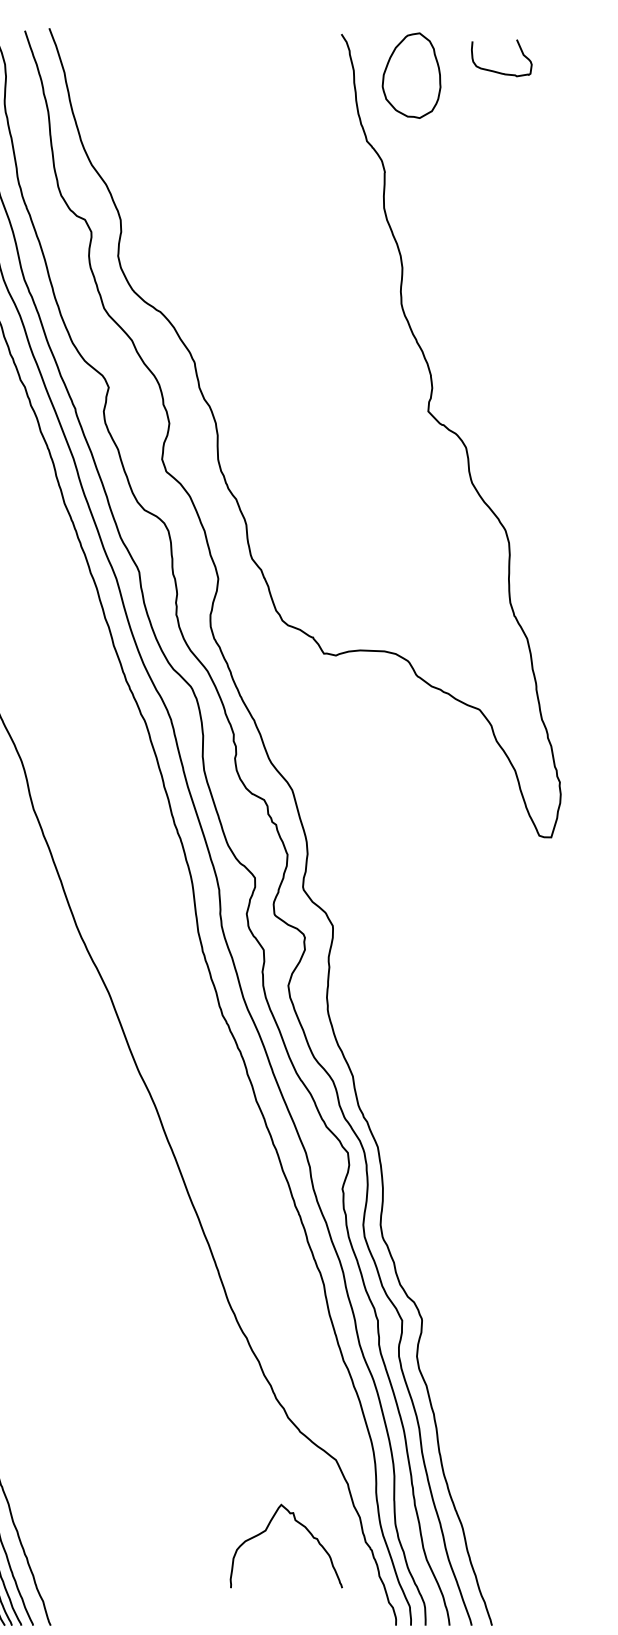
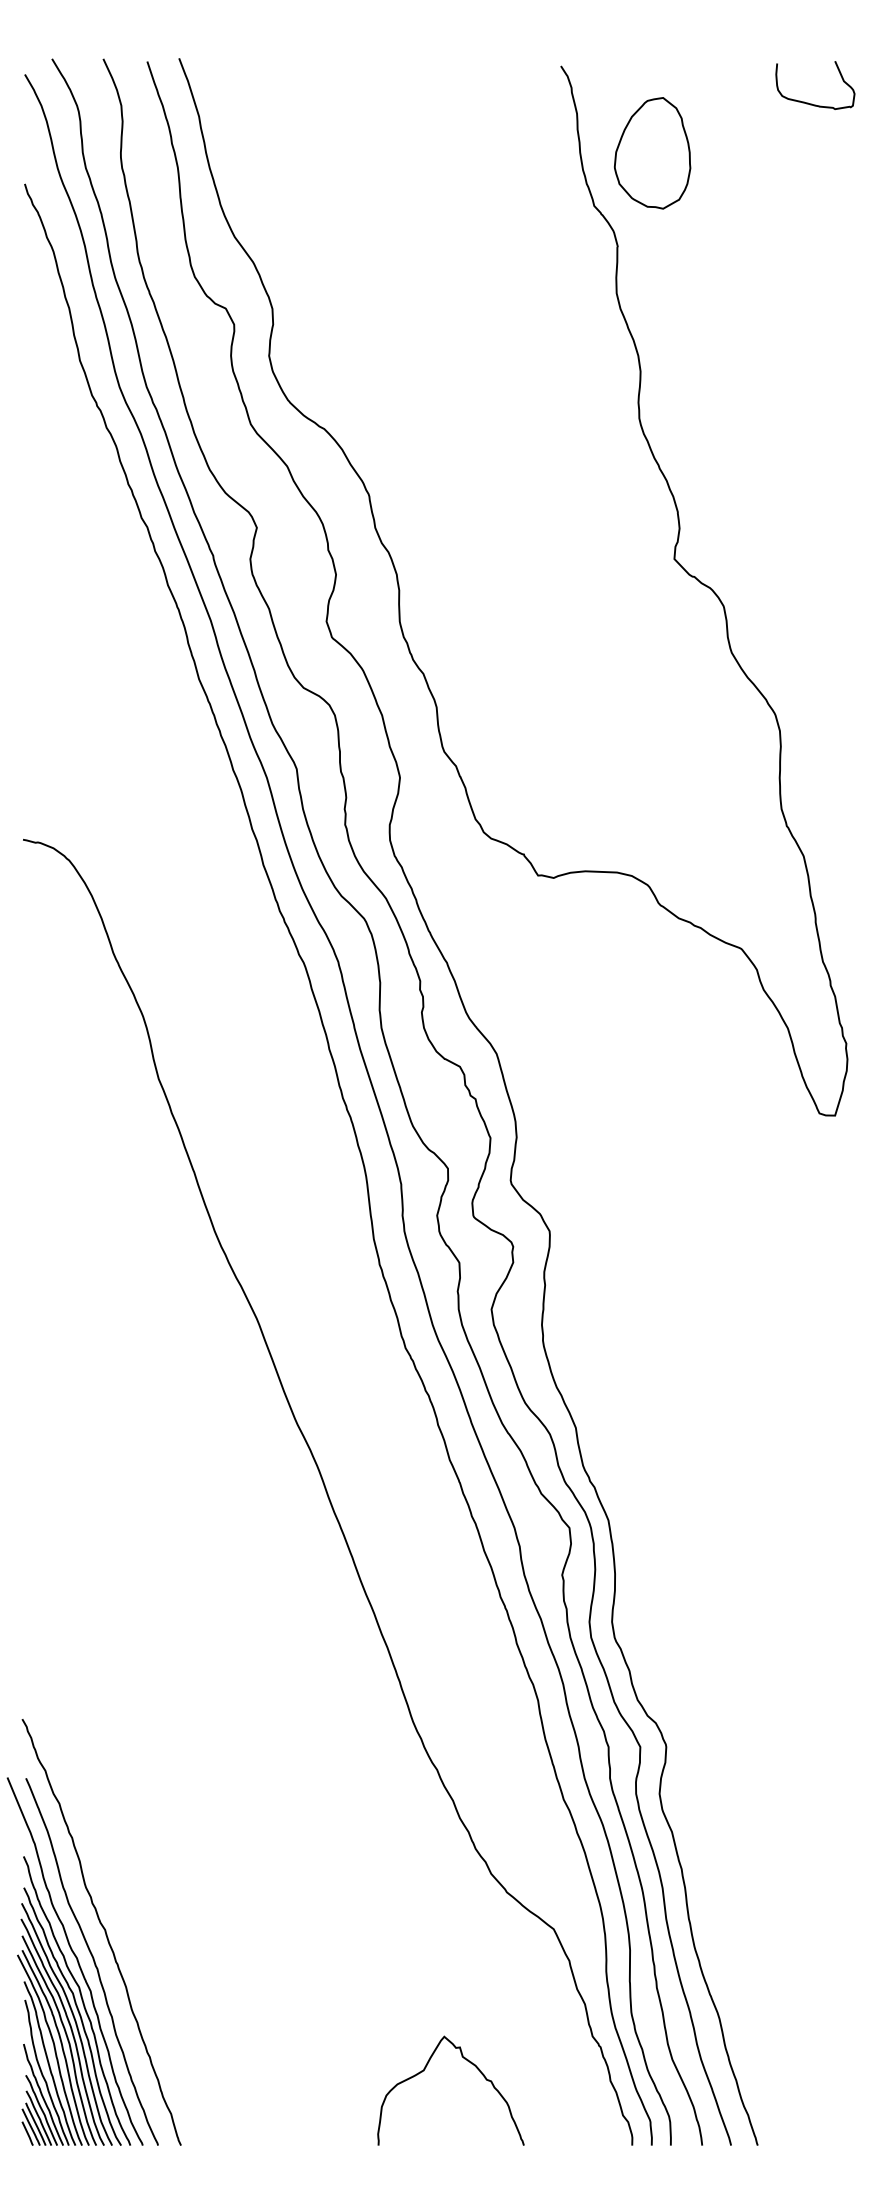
curve: (499, 72) -> (812, 103), moved
part: (411, 75) -> (652, 153), moved
curve: (266, 1529) -> (425, 2069), moved

